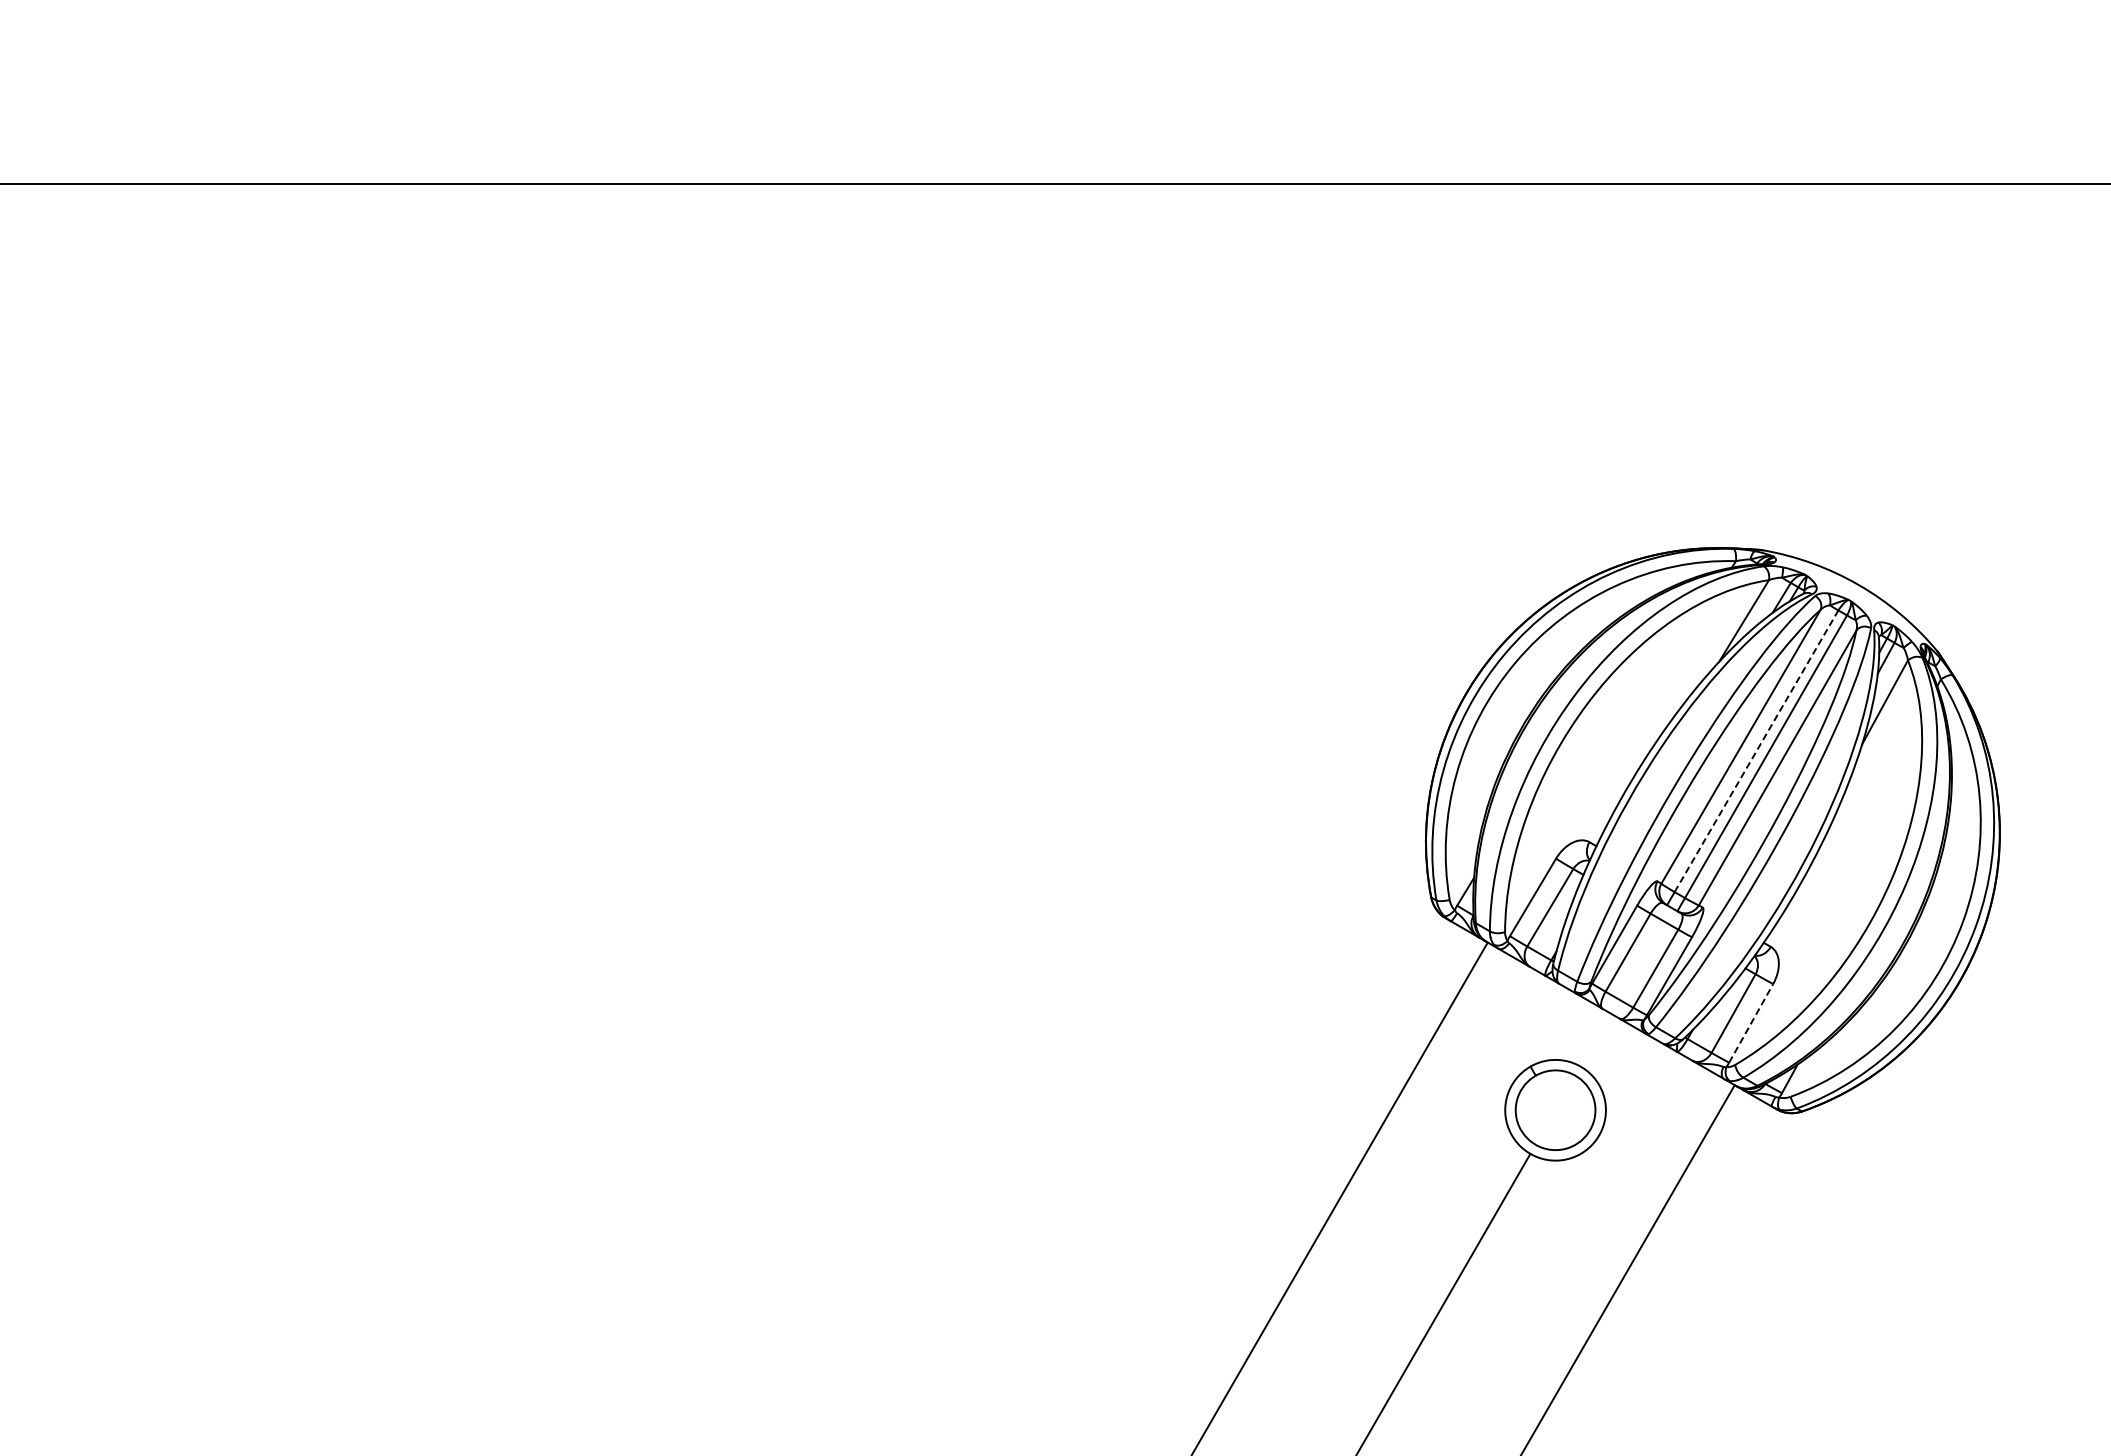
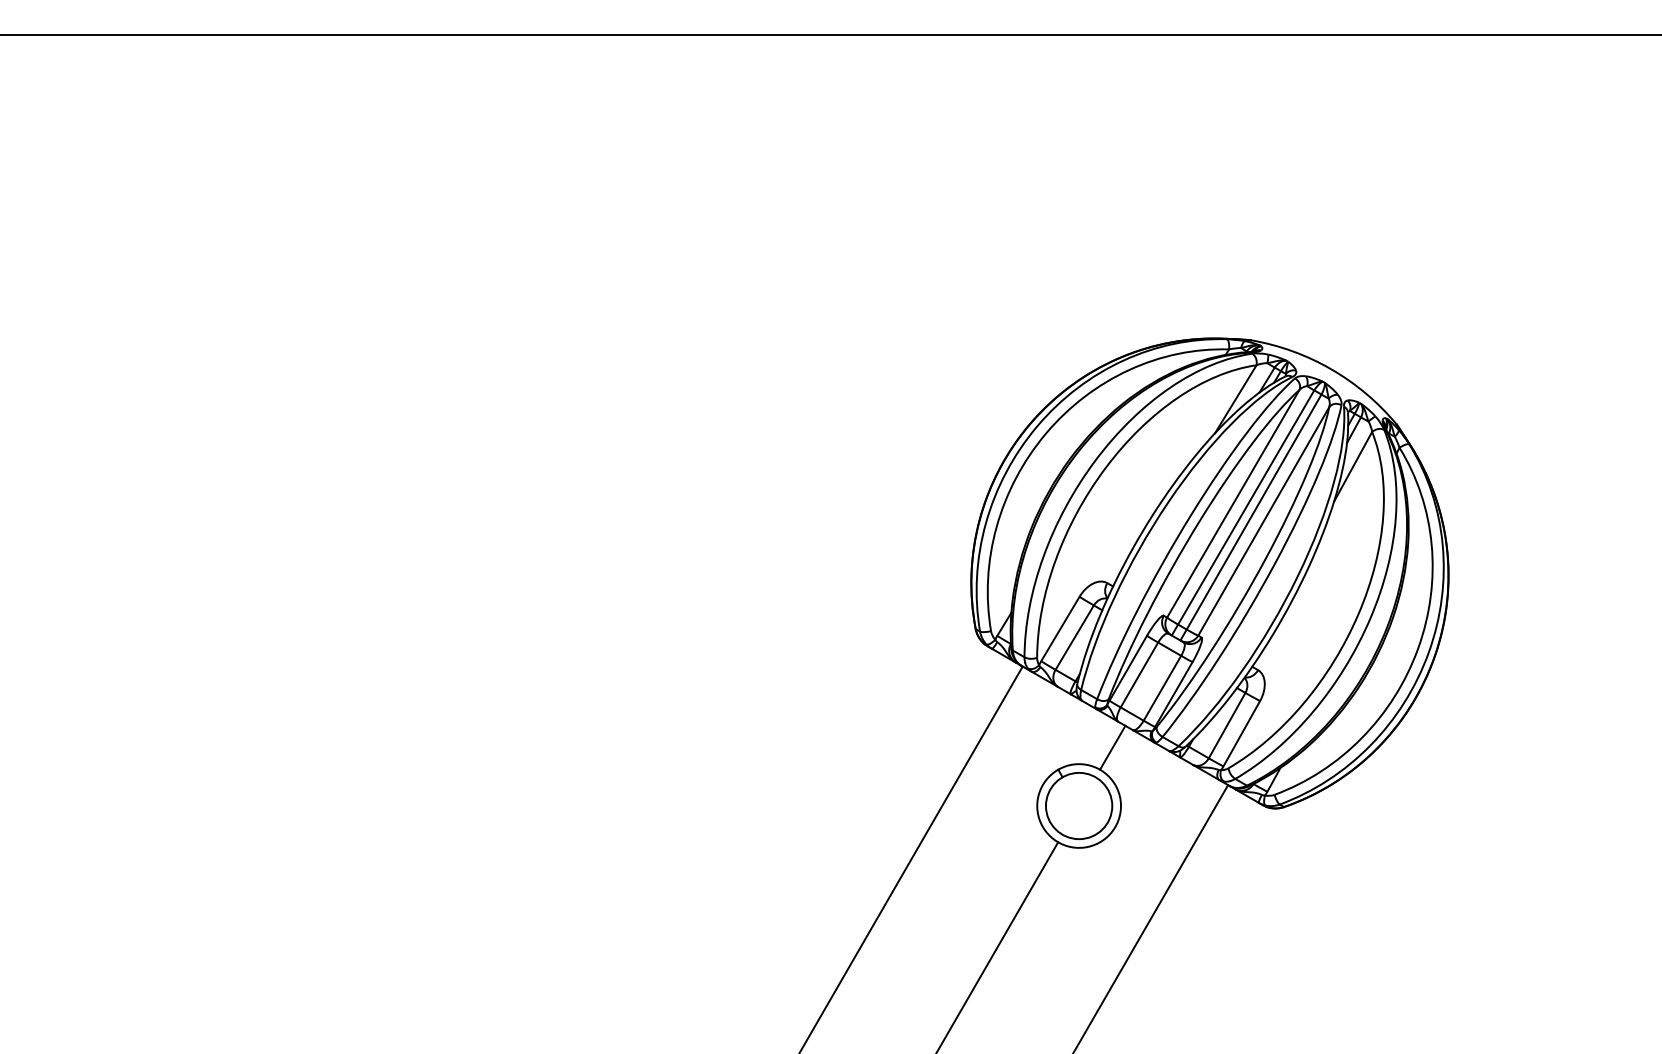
line: (1756, 751) -> (1246, 507), dashed -> solid
line: (1751, 1022) -> (1242, 733), dashed -> solid
line: (1595, 1039) -> (1112, 747), added

